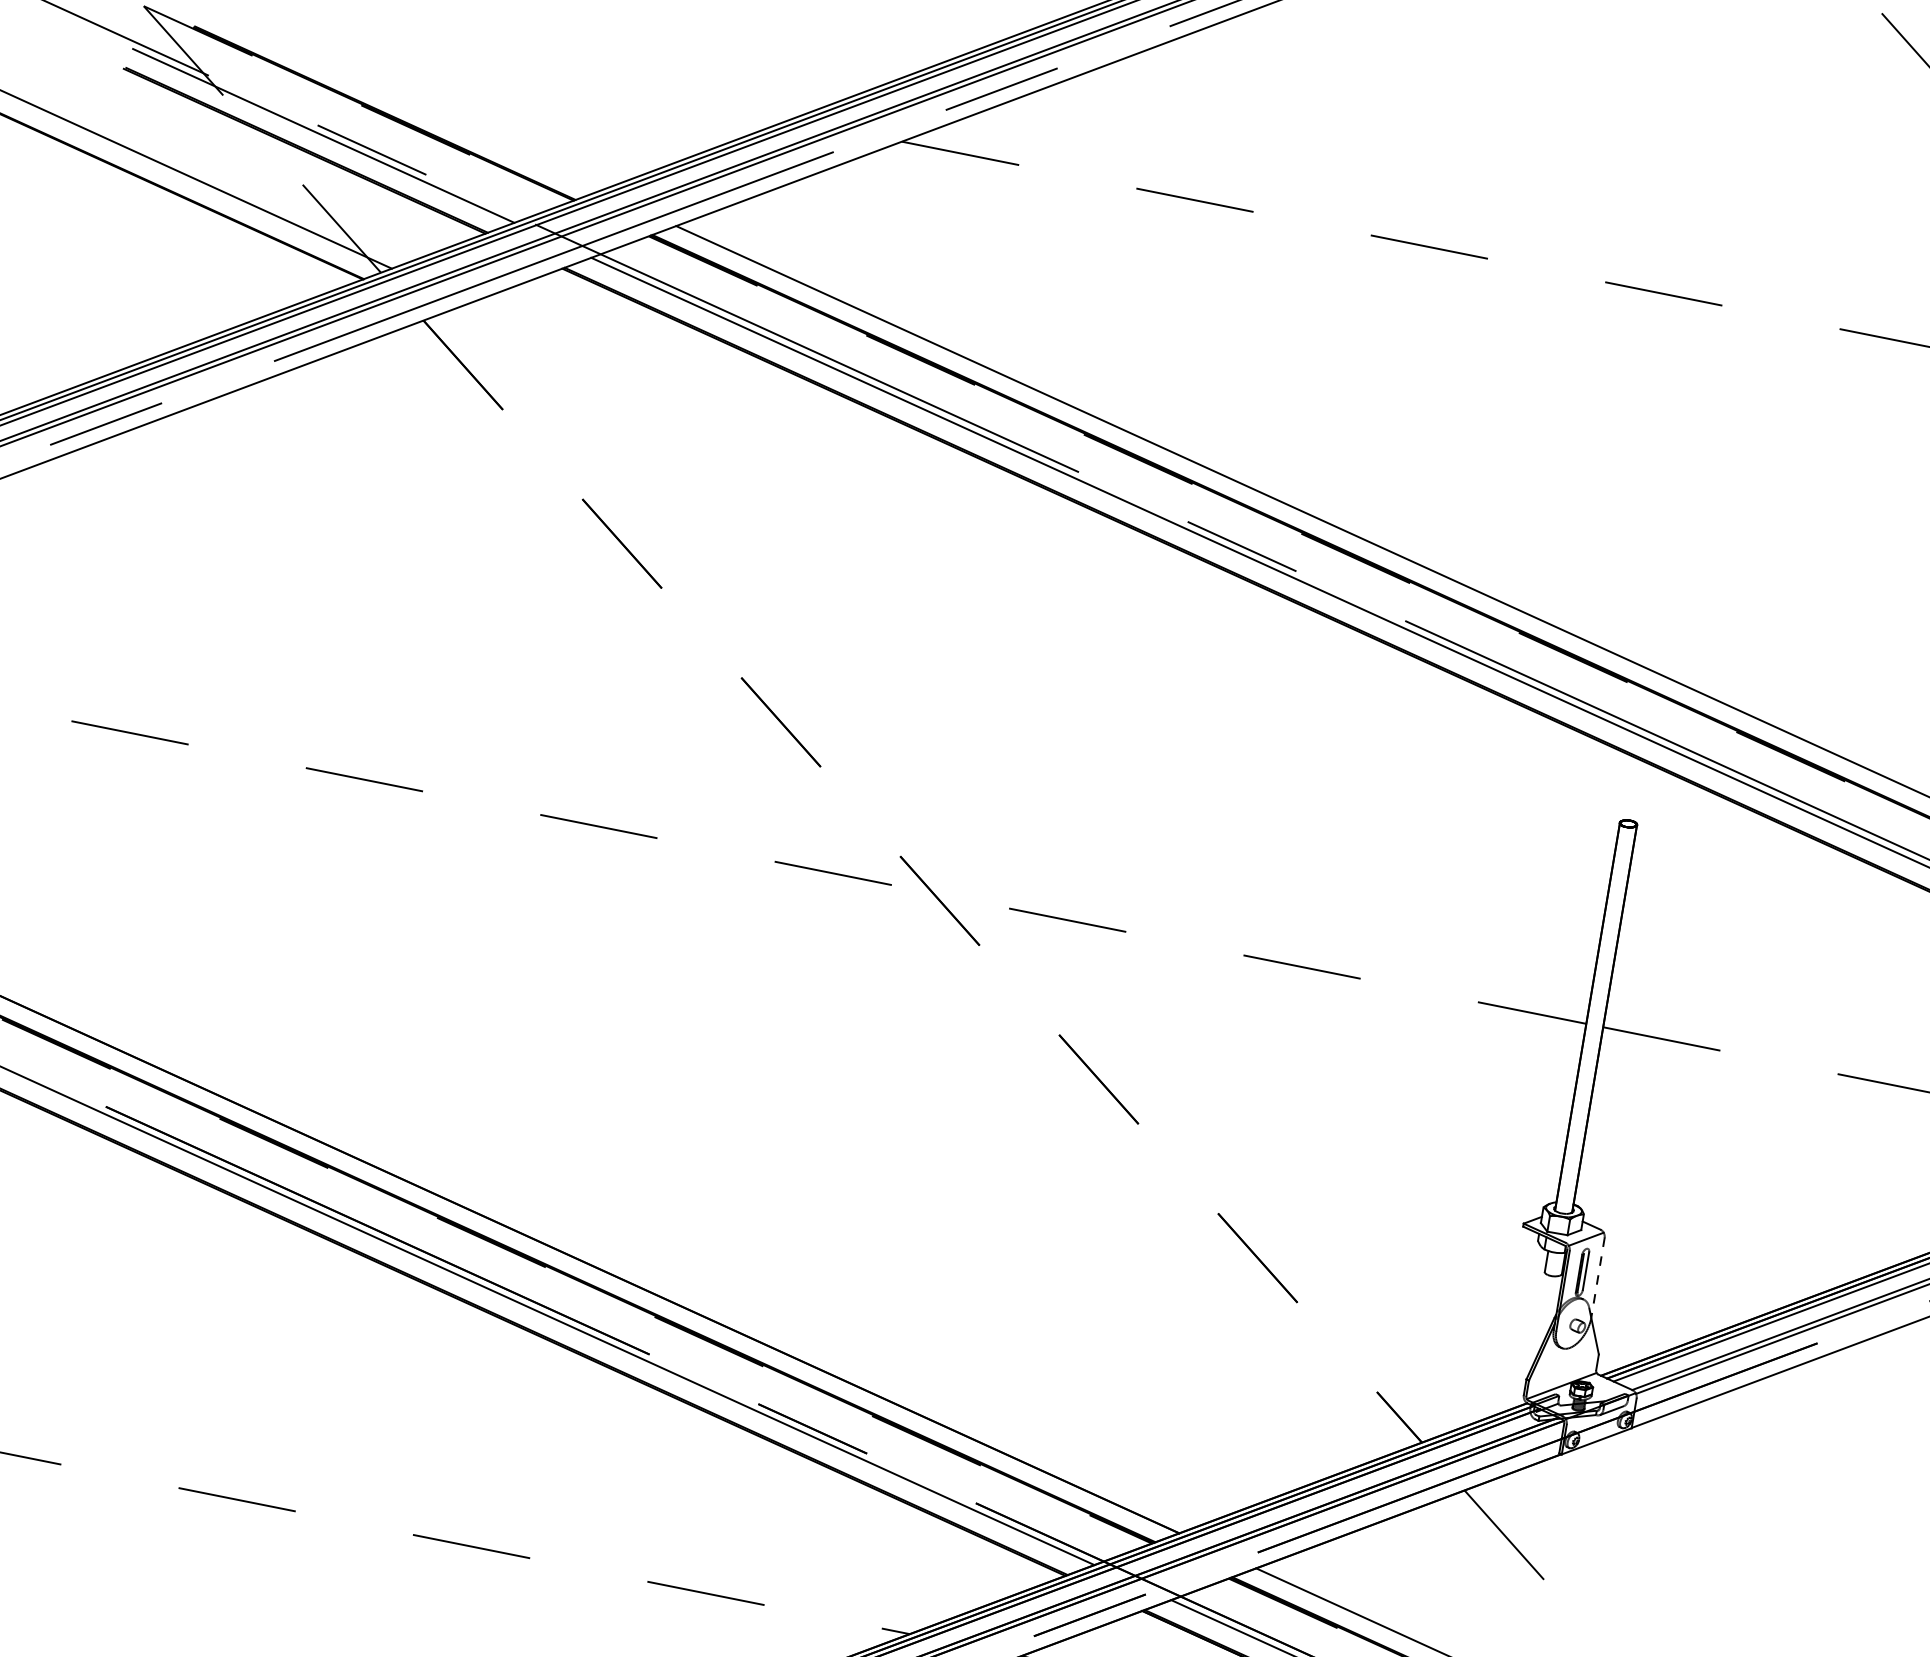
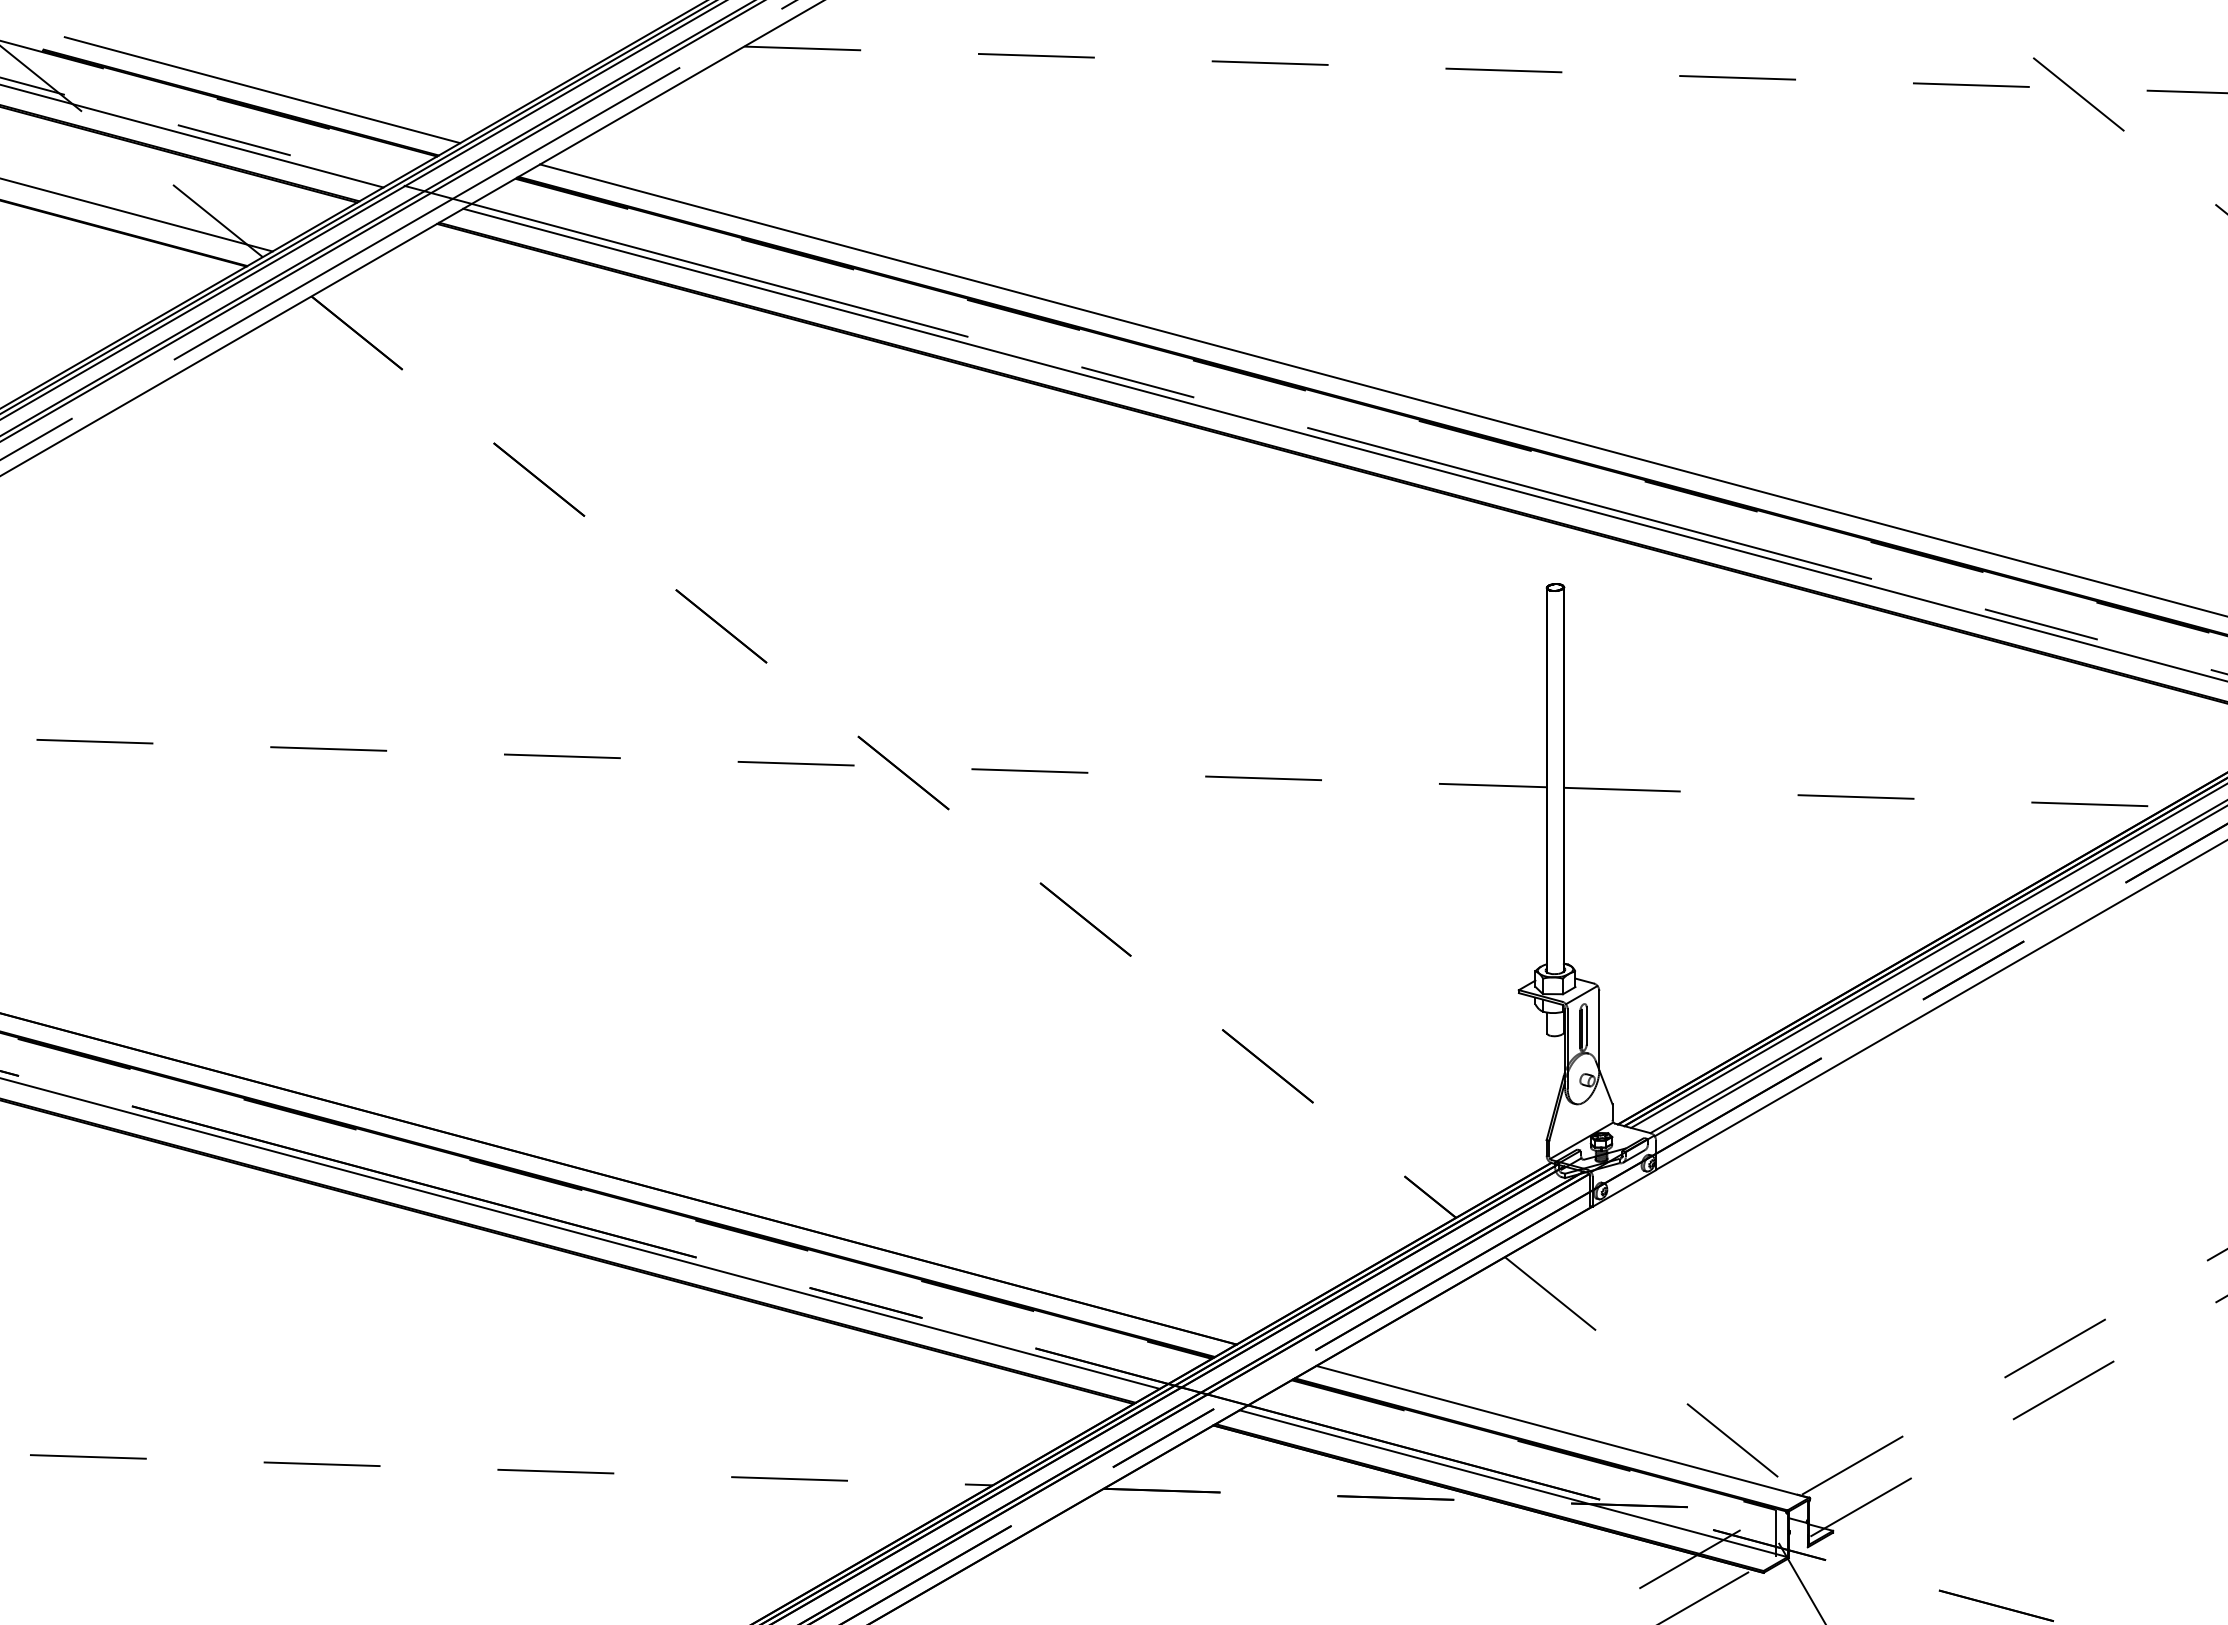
line: (408, 104) -> (262, 90), added
line: (1598, 1277) -> (1599, 1030), dashed -> solid

